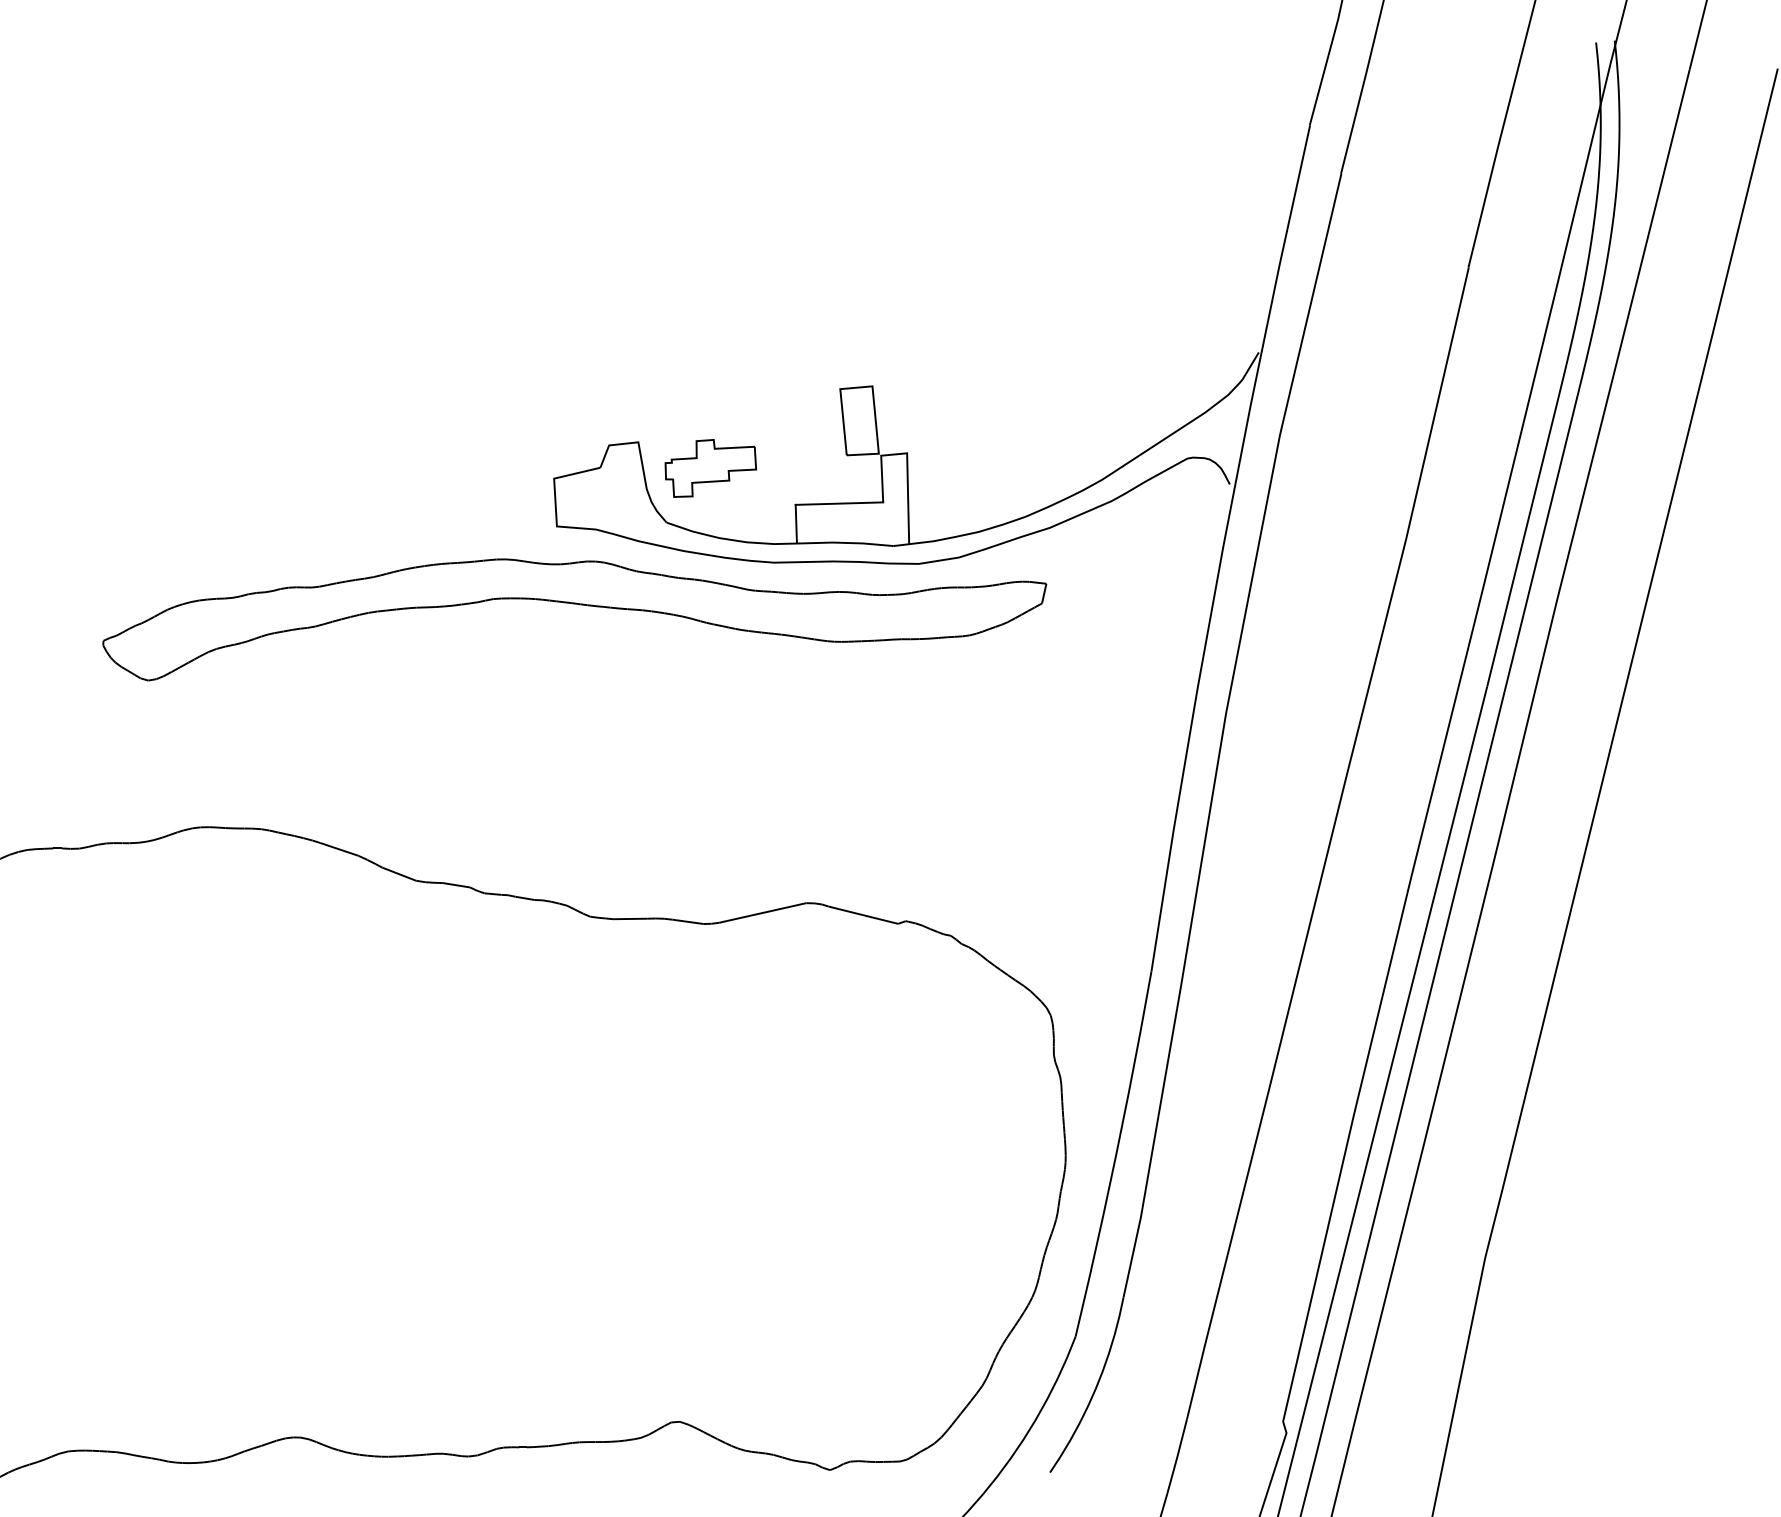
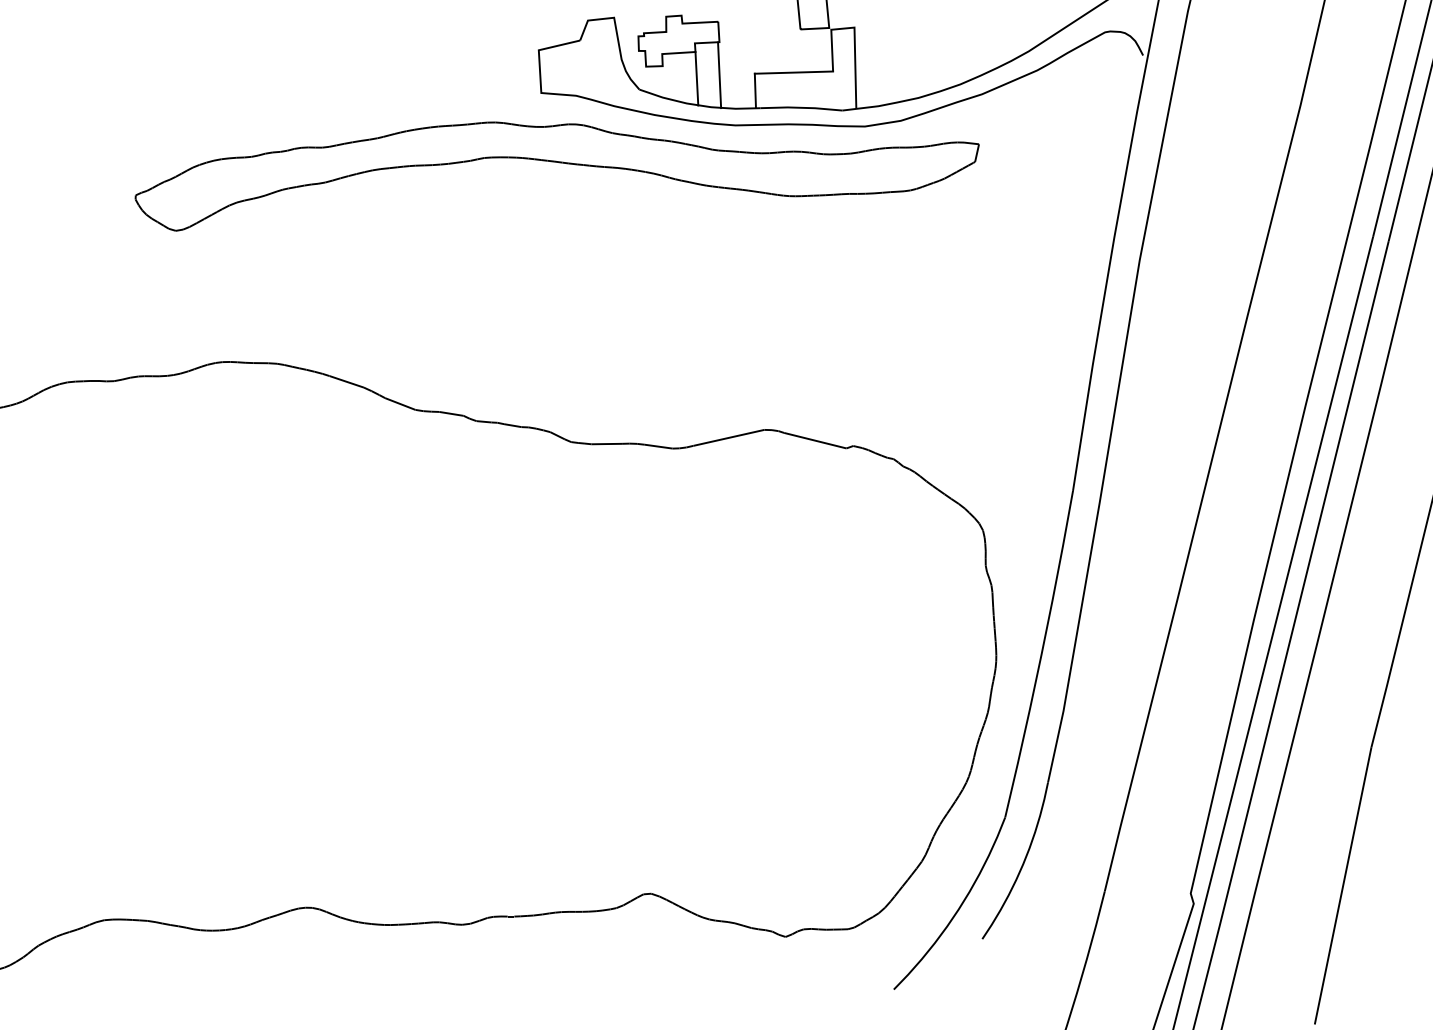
line: (755, 506) -> (718, 75), added
line: (730, 510) -> (696, 78), added

